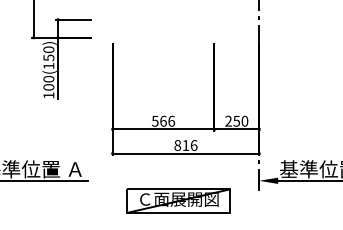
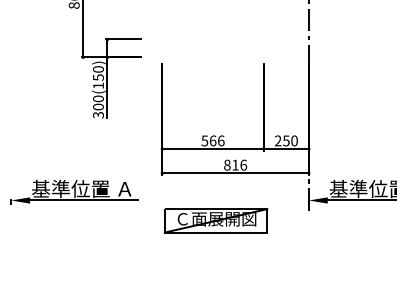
text: (48, 95) -> (98, 115), 100(150) -> 300(150)
part: (177, 200) -> (215, 220), moved

